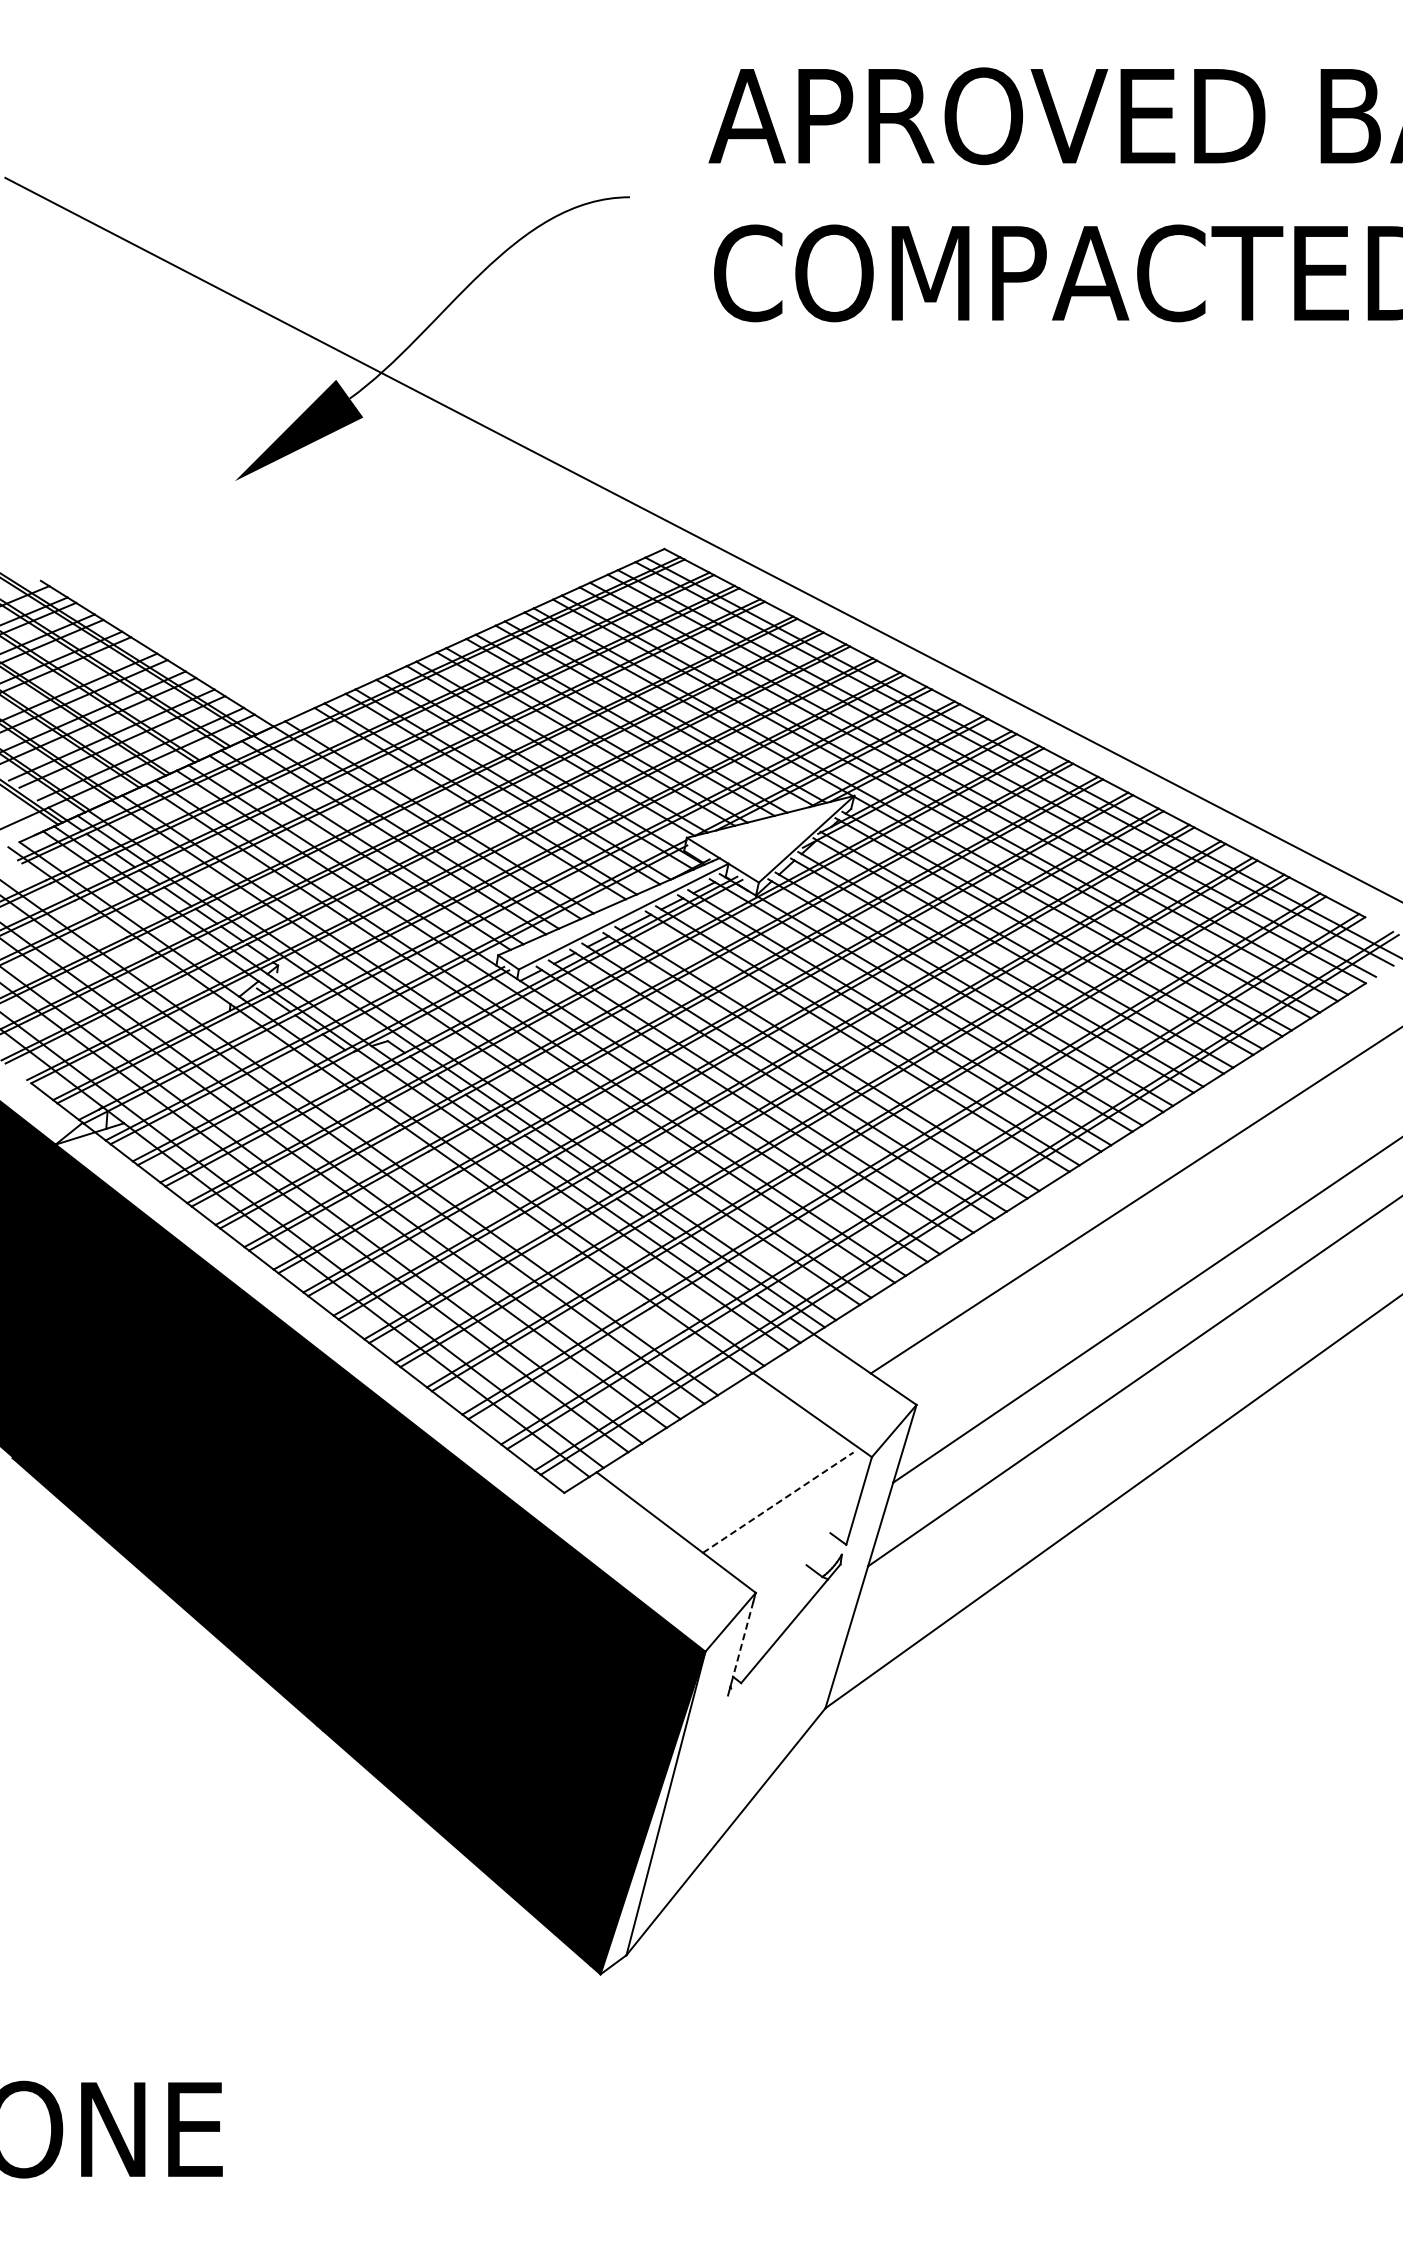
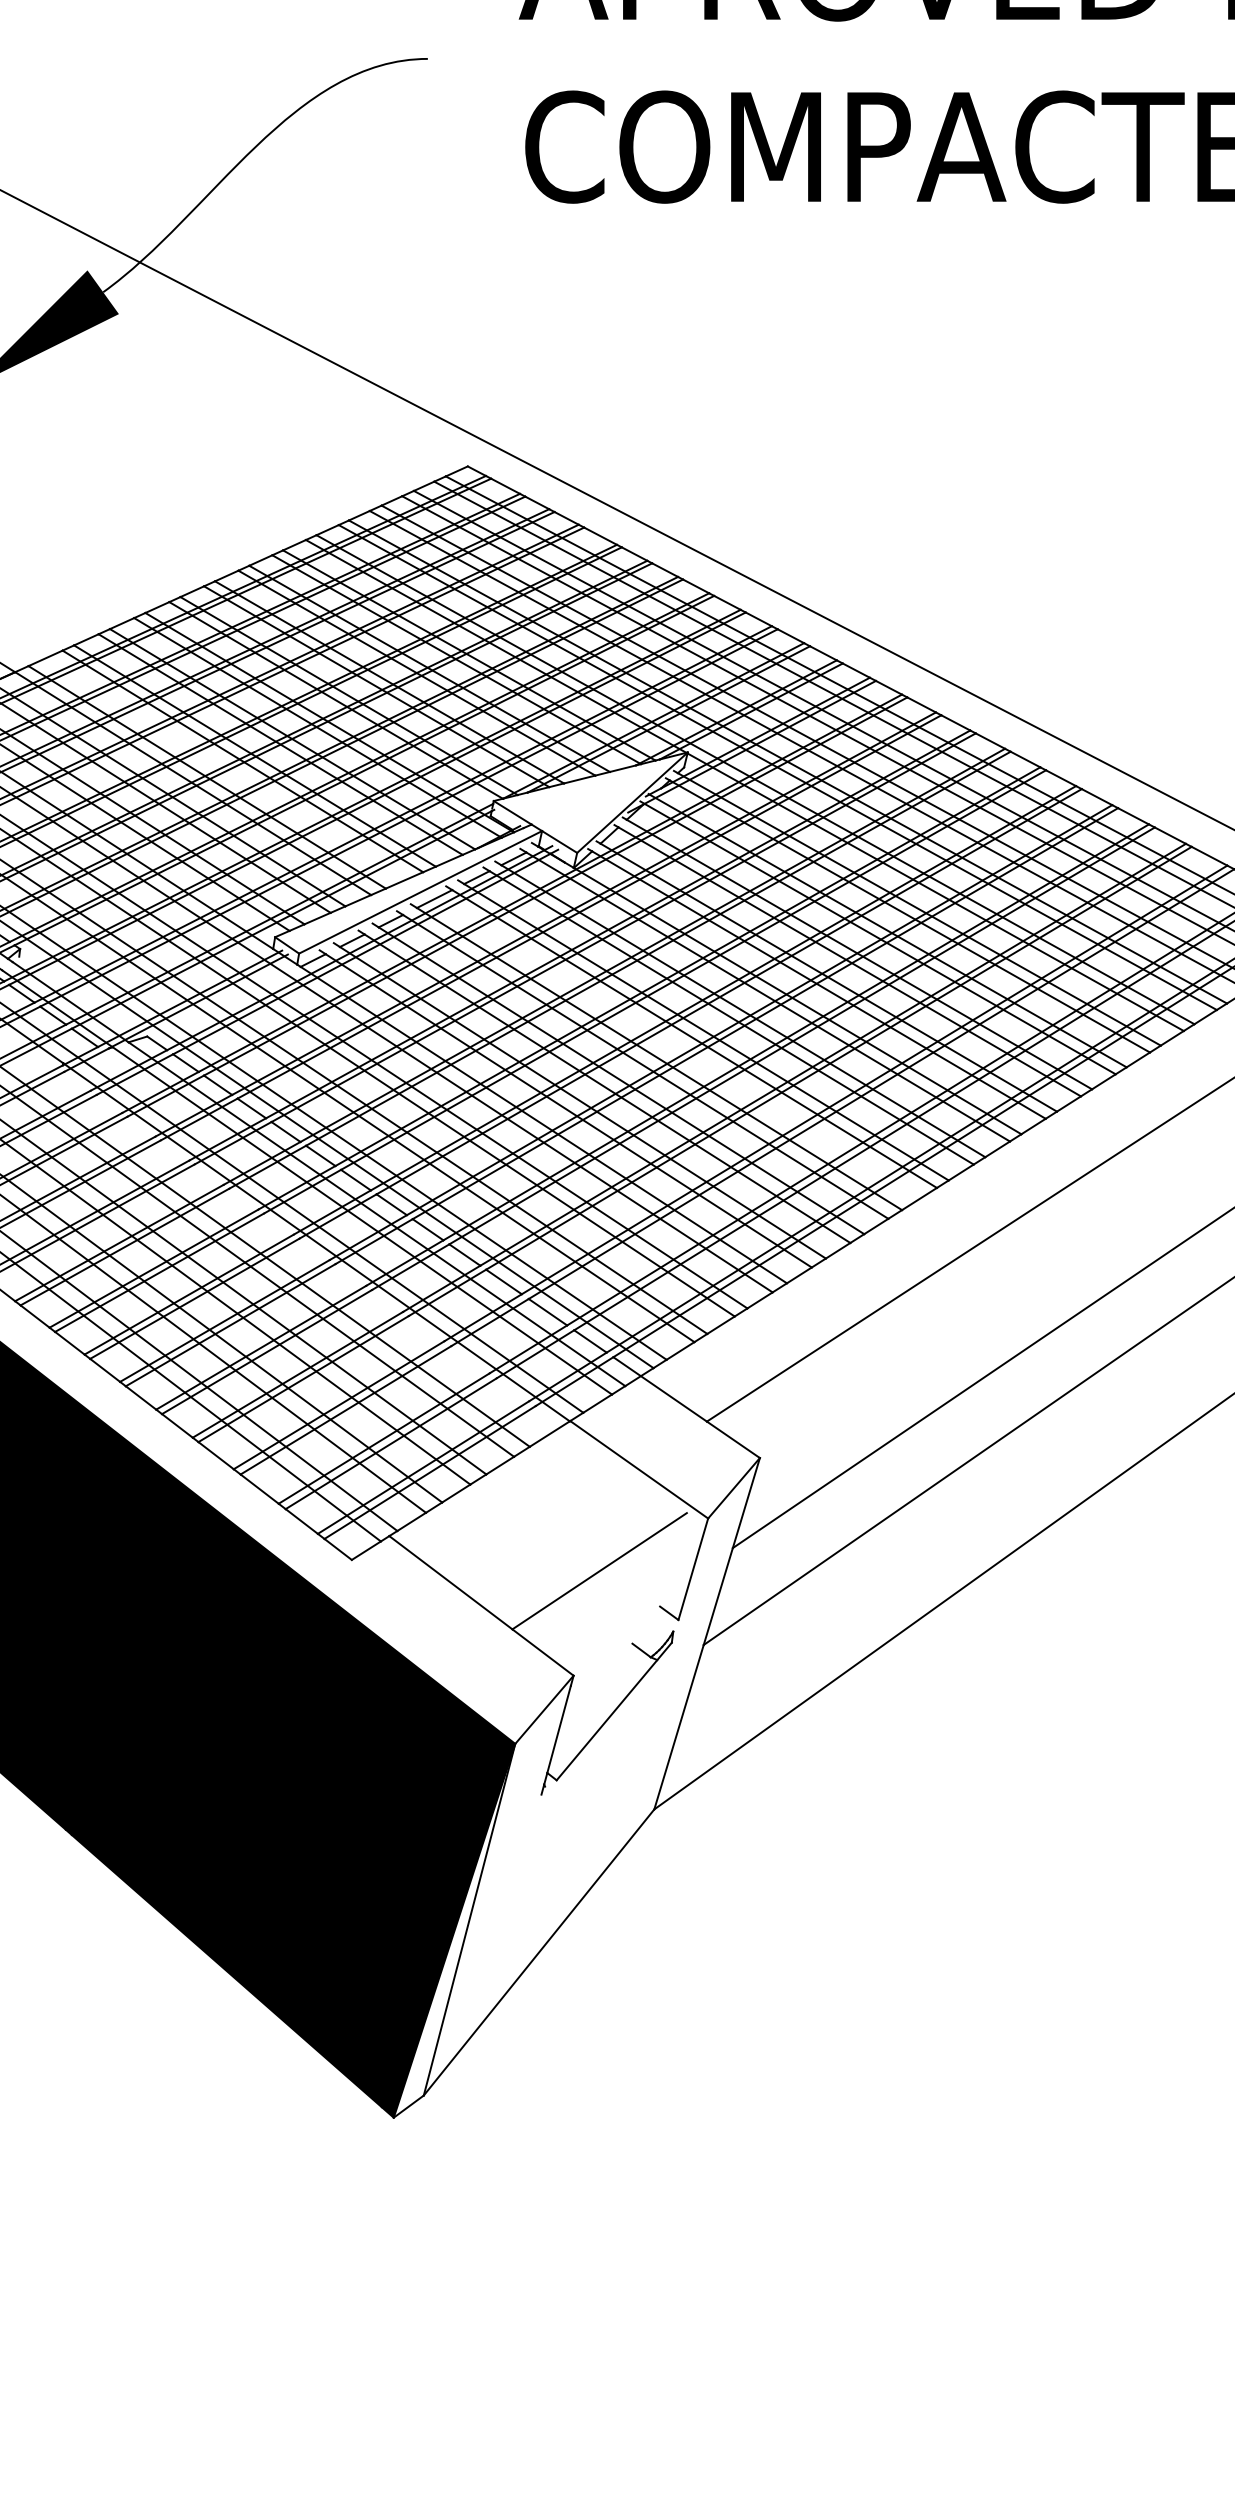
line: (778, 1502) -> (599, 1571), dashed -> solid
line: (743, 1639) -> (559, 1729), dashed -> solid

